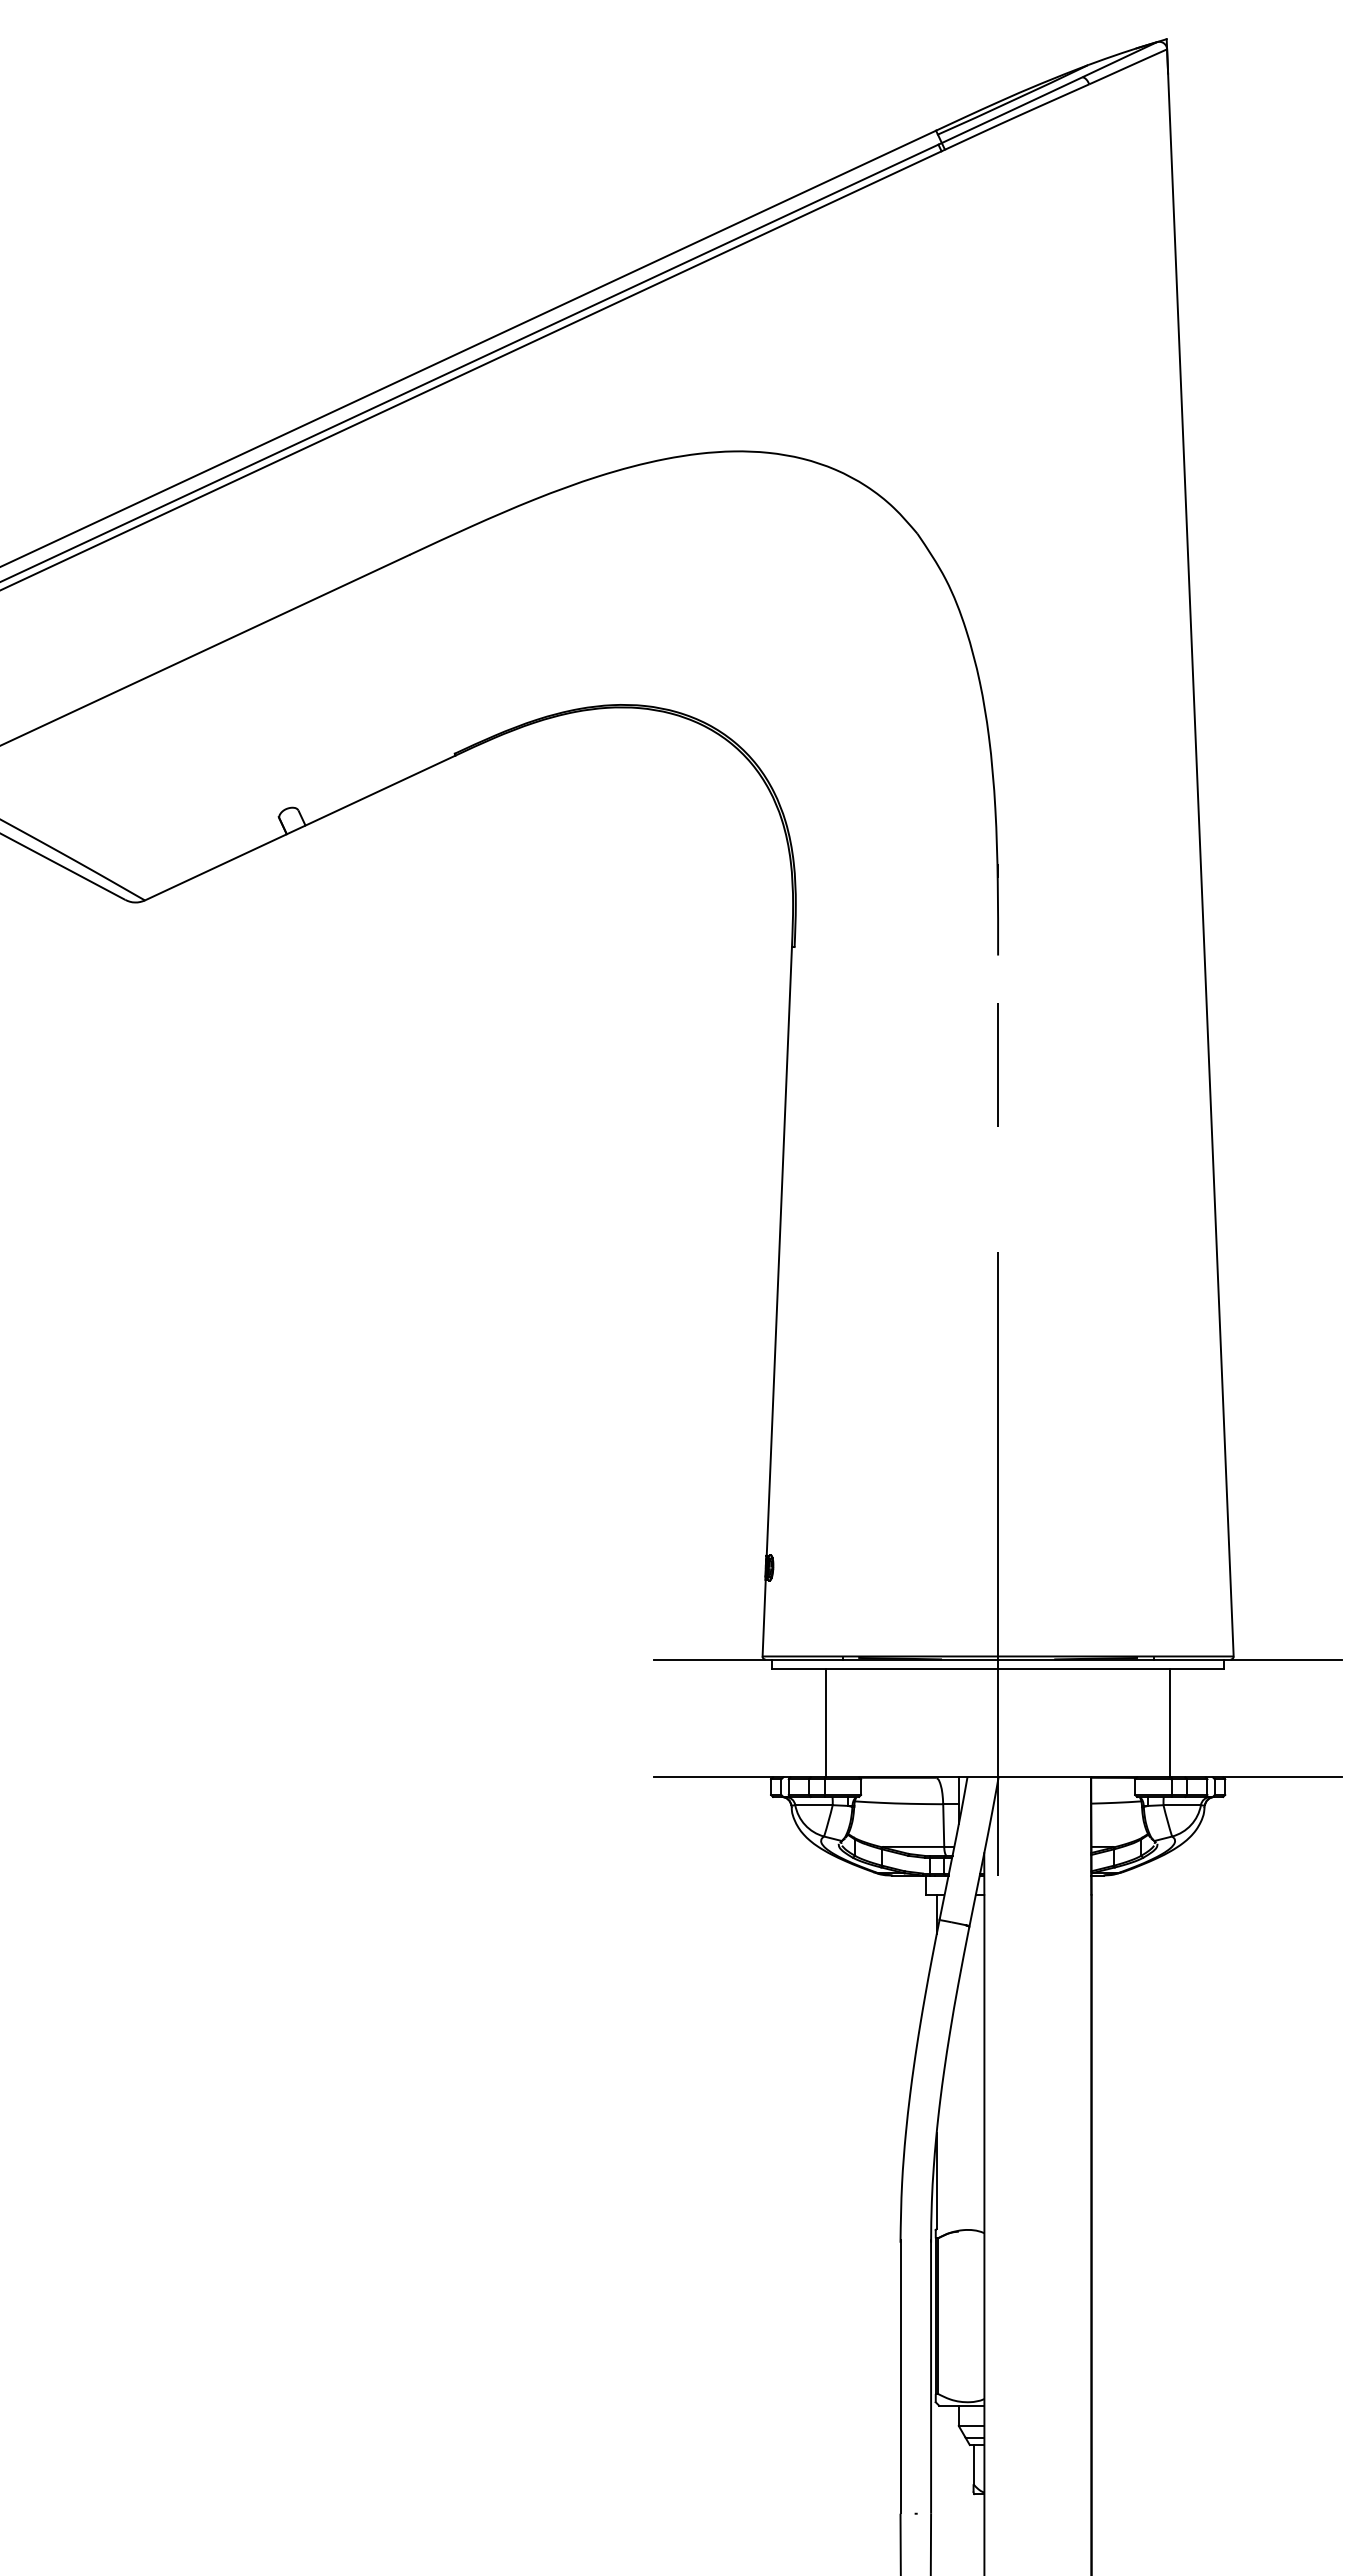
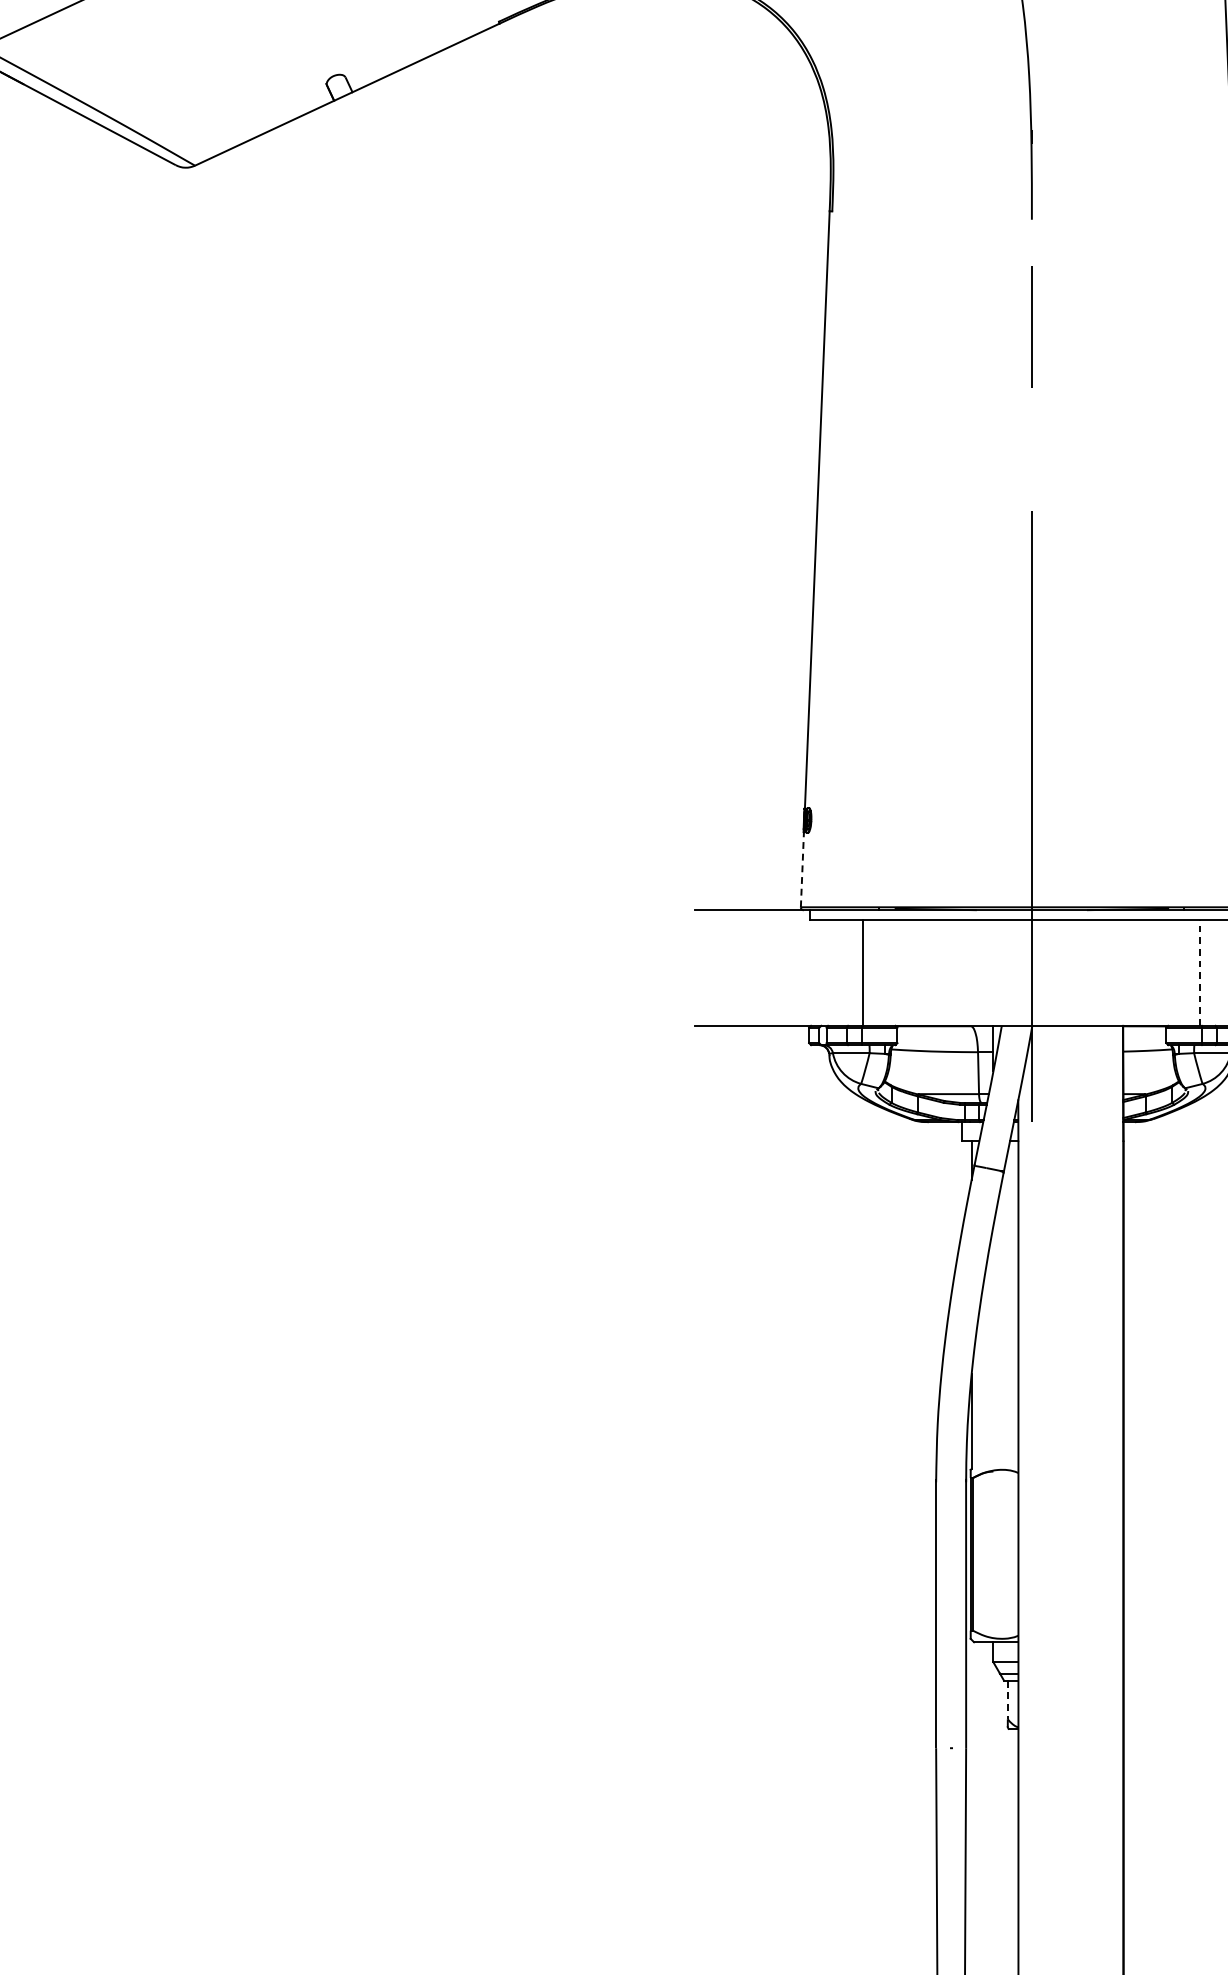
line: (764, 1617) -> (802, 869), solid -> dashed
line: (1169, 1722) -> (1199, 972), solid -> dashed
line: (973, 2464) -> (1007, 1699), solid -> dashed

